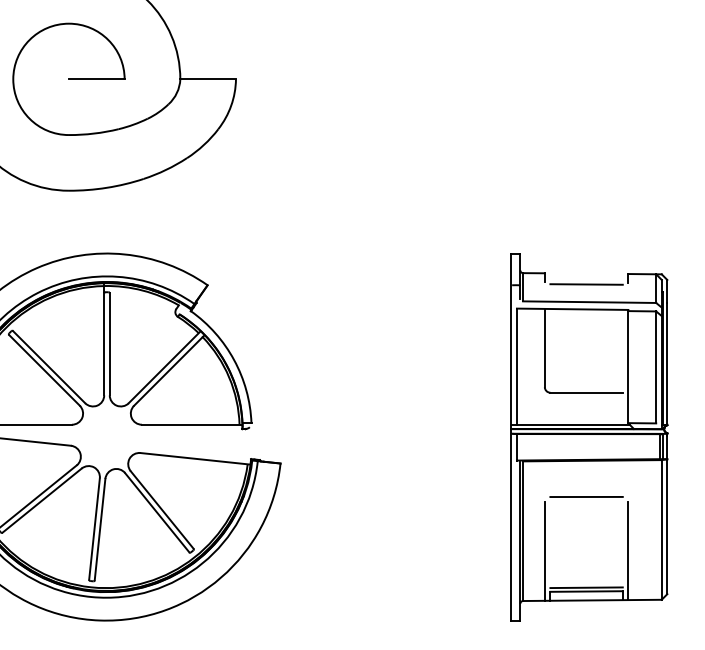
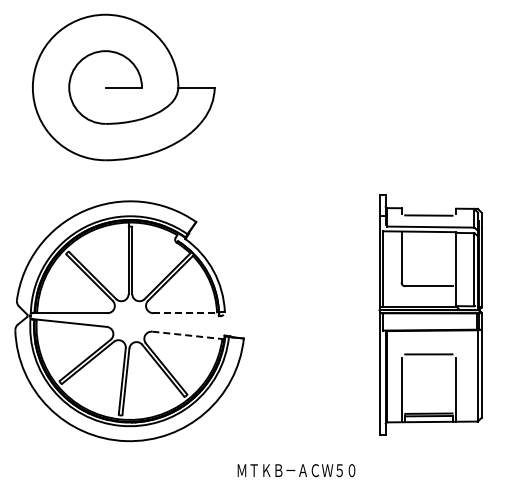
line: (192, 425) -> (186, 313), solid -> dashed
part: (589, 435) -> (430, 314), moved
line: (195, 458) -> (188, 335), solid -> dashed

